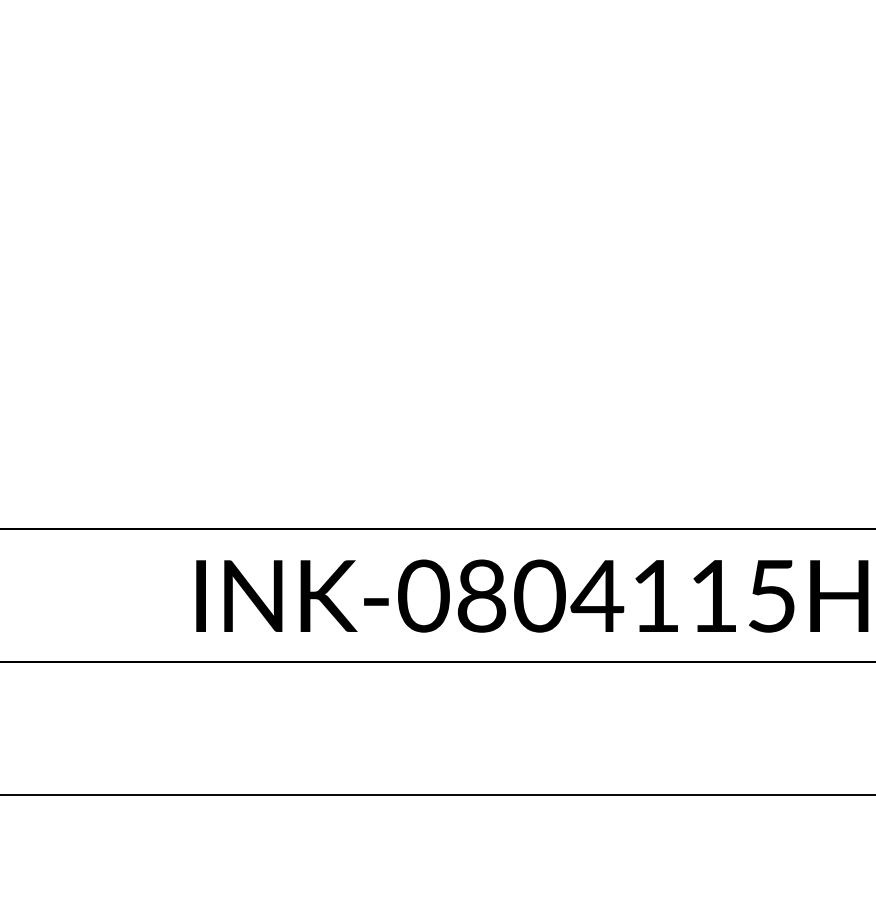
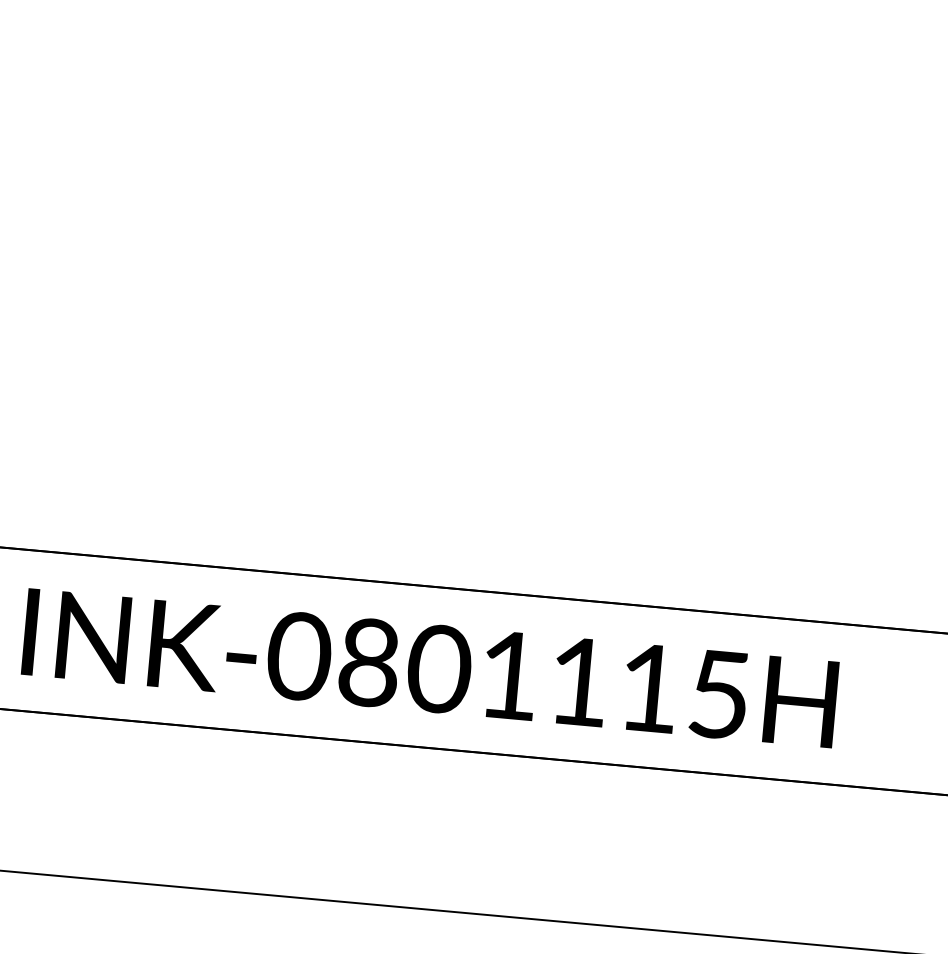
text: (597, 595) -> (509, 674), INK-0804115H -> INK-0801115H

